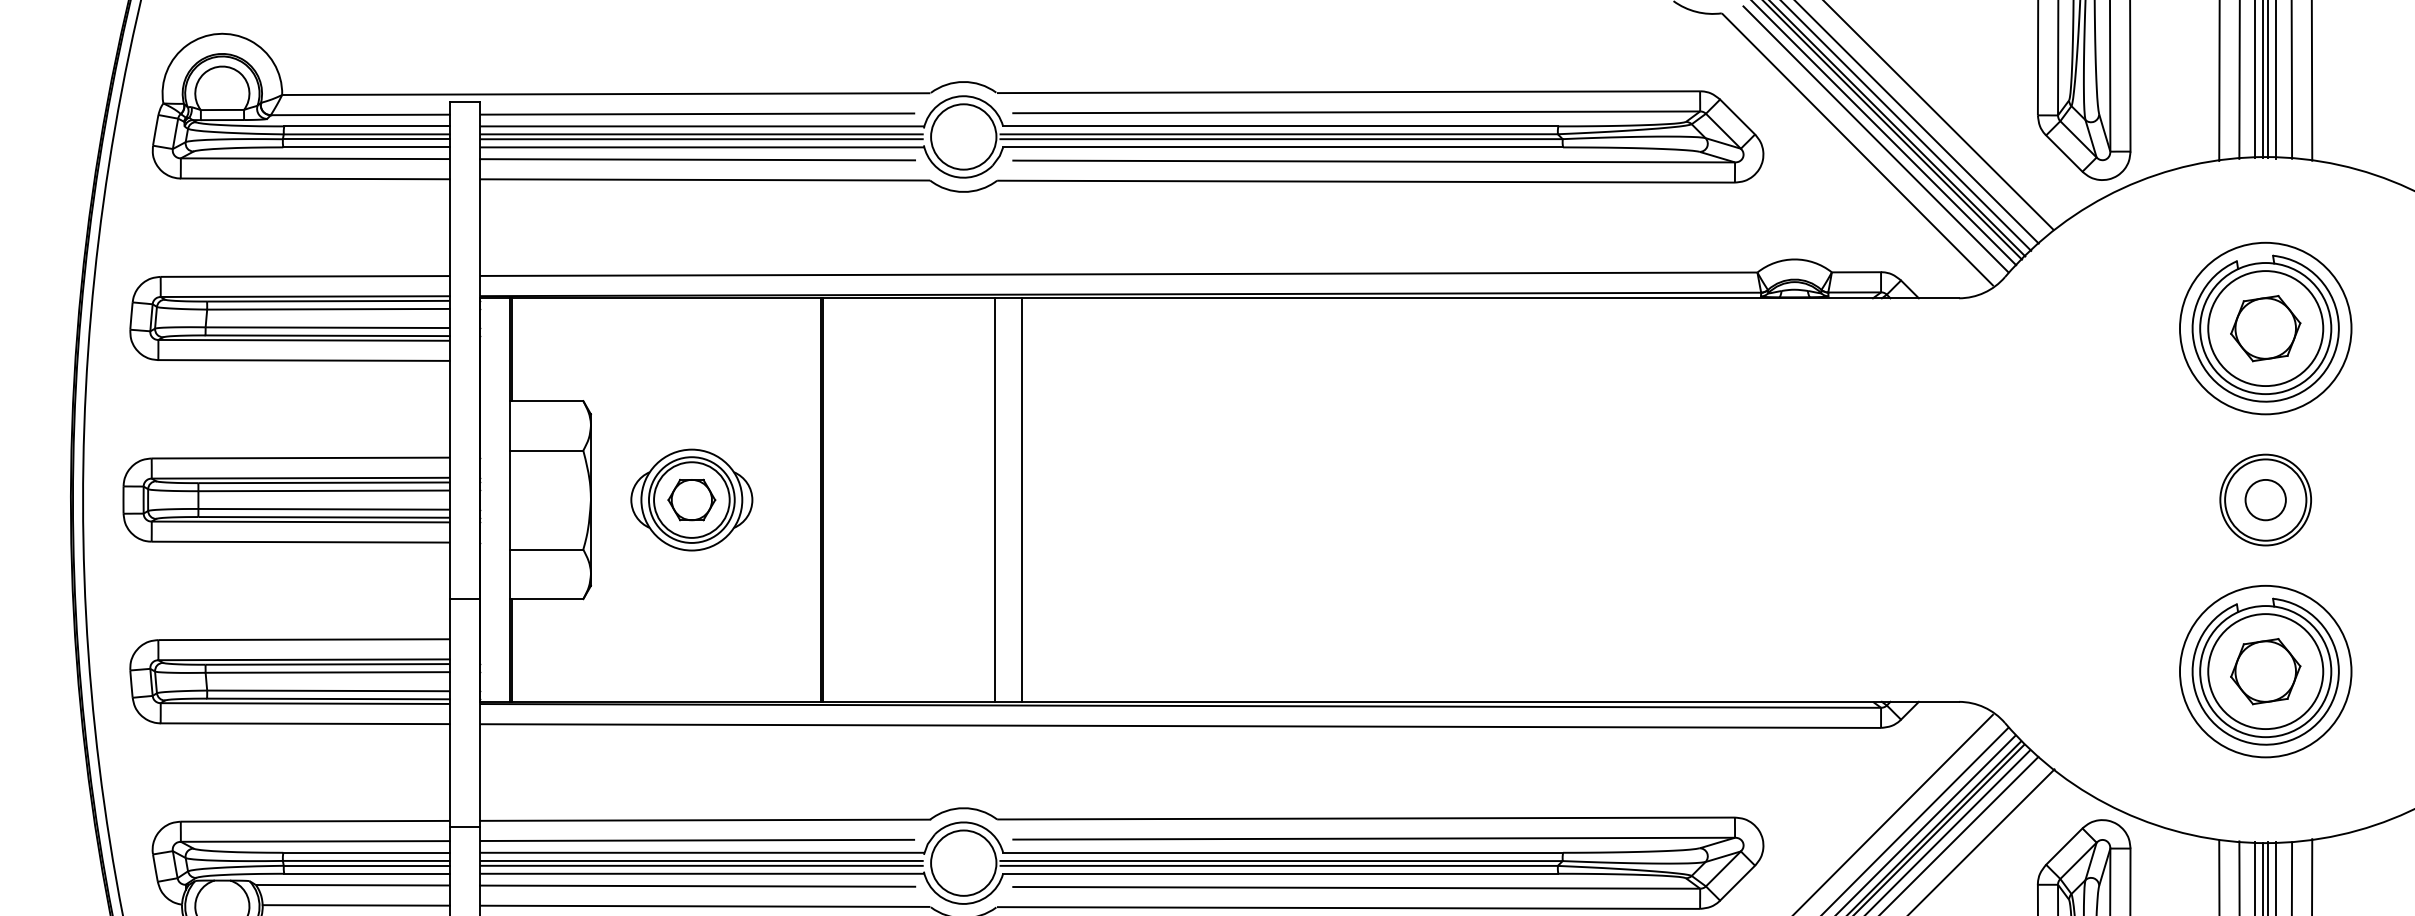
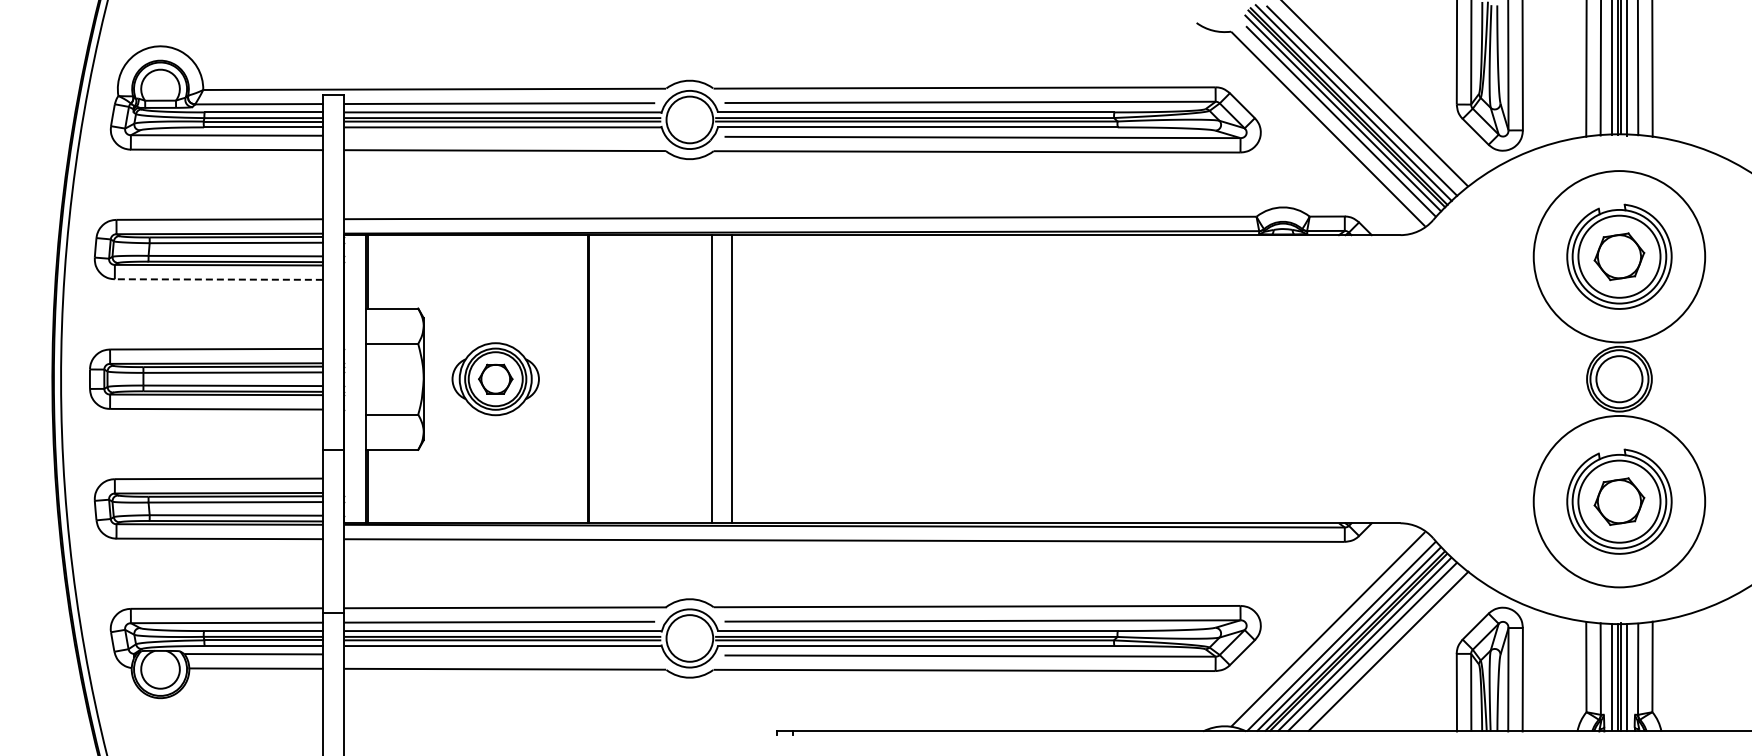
line: (697, 158) -> (499, 135), removed
circle: (2265, 328) -> (1619, 256), size x1.4
line: (303, 360) -> (218, 279), solid -> dashed
circle: (2265, 499) -> (1619, 378), size x1.6
circle: (2265, 671) -> (1619, 501), size x1.4
line: (697, 885) -> (499, 654), removed

